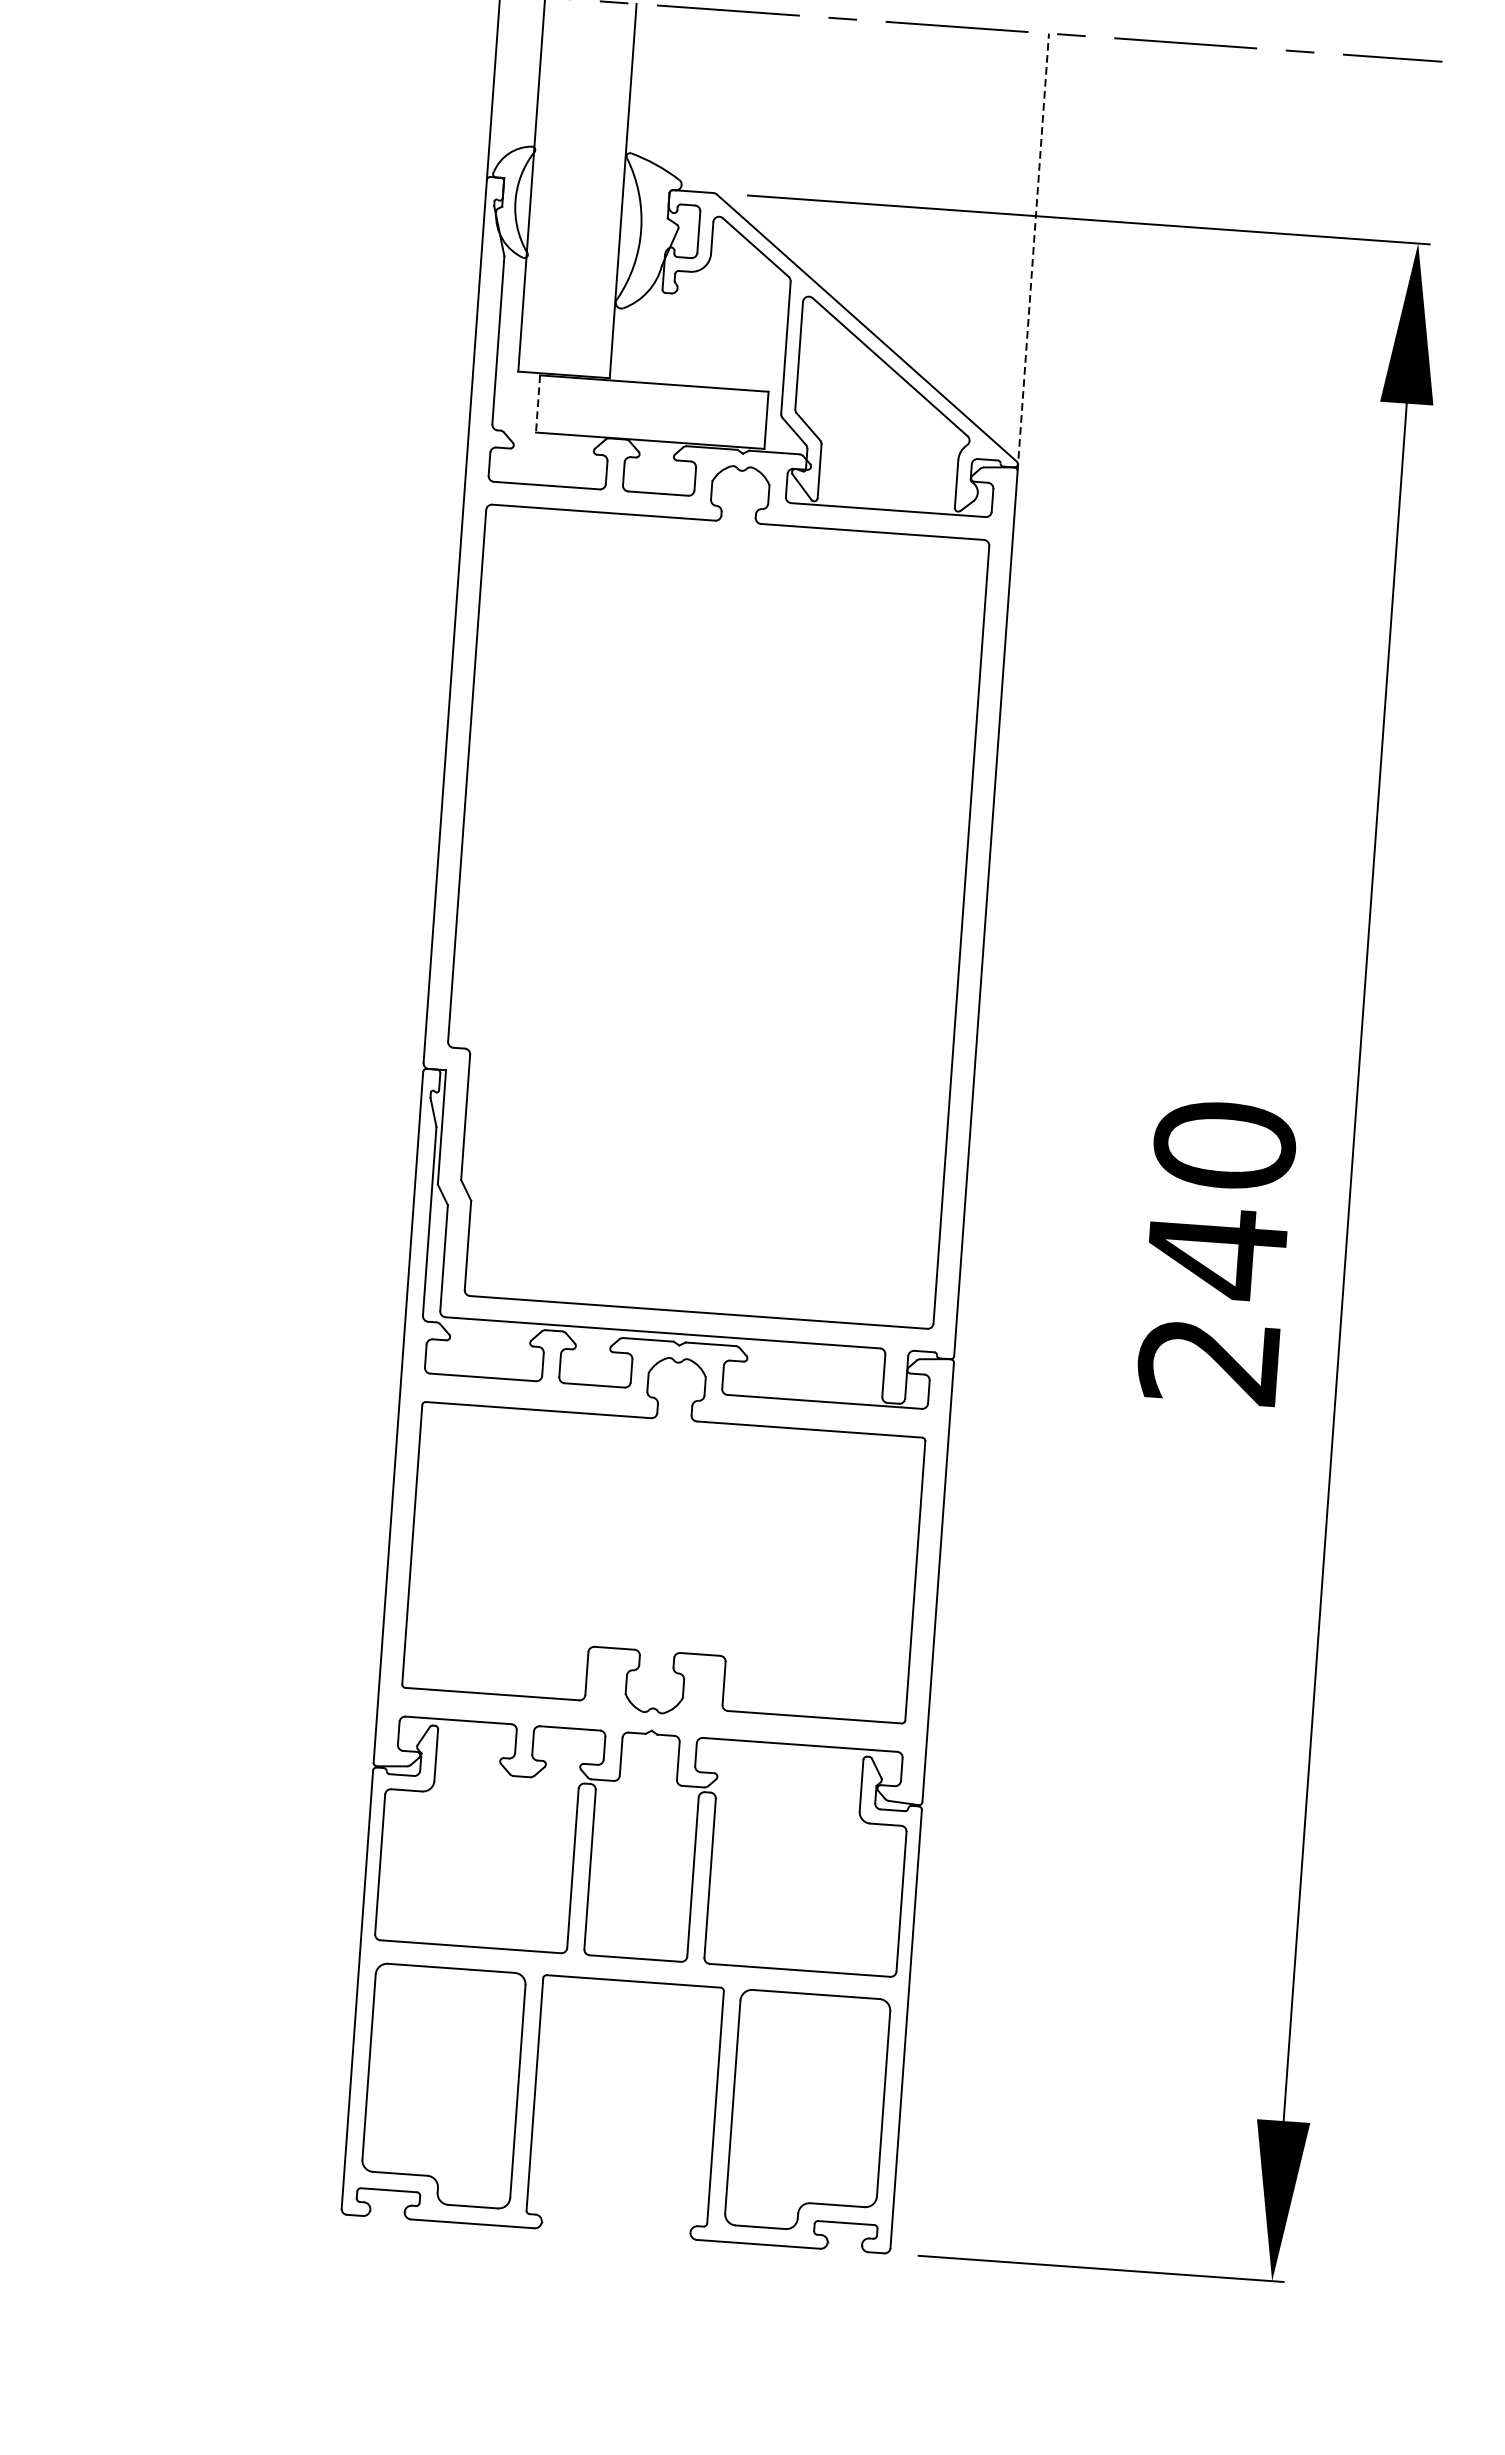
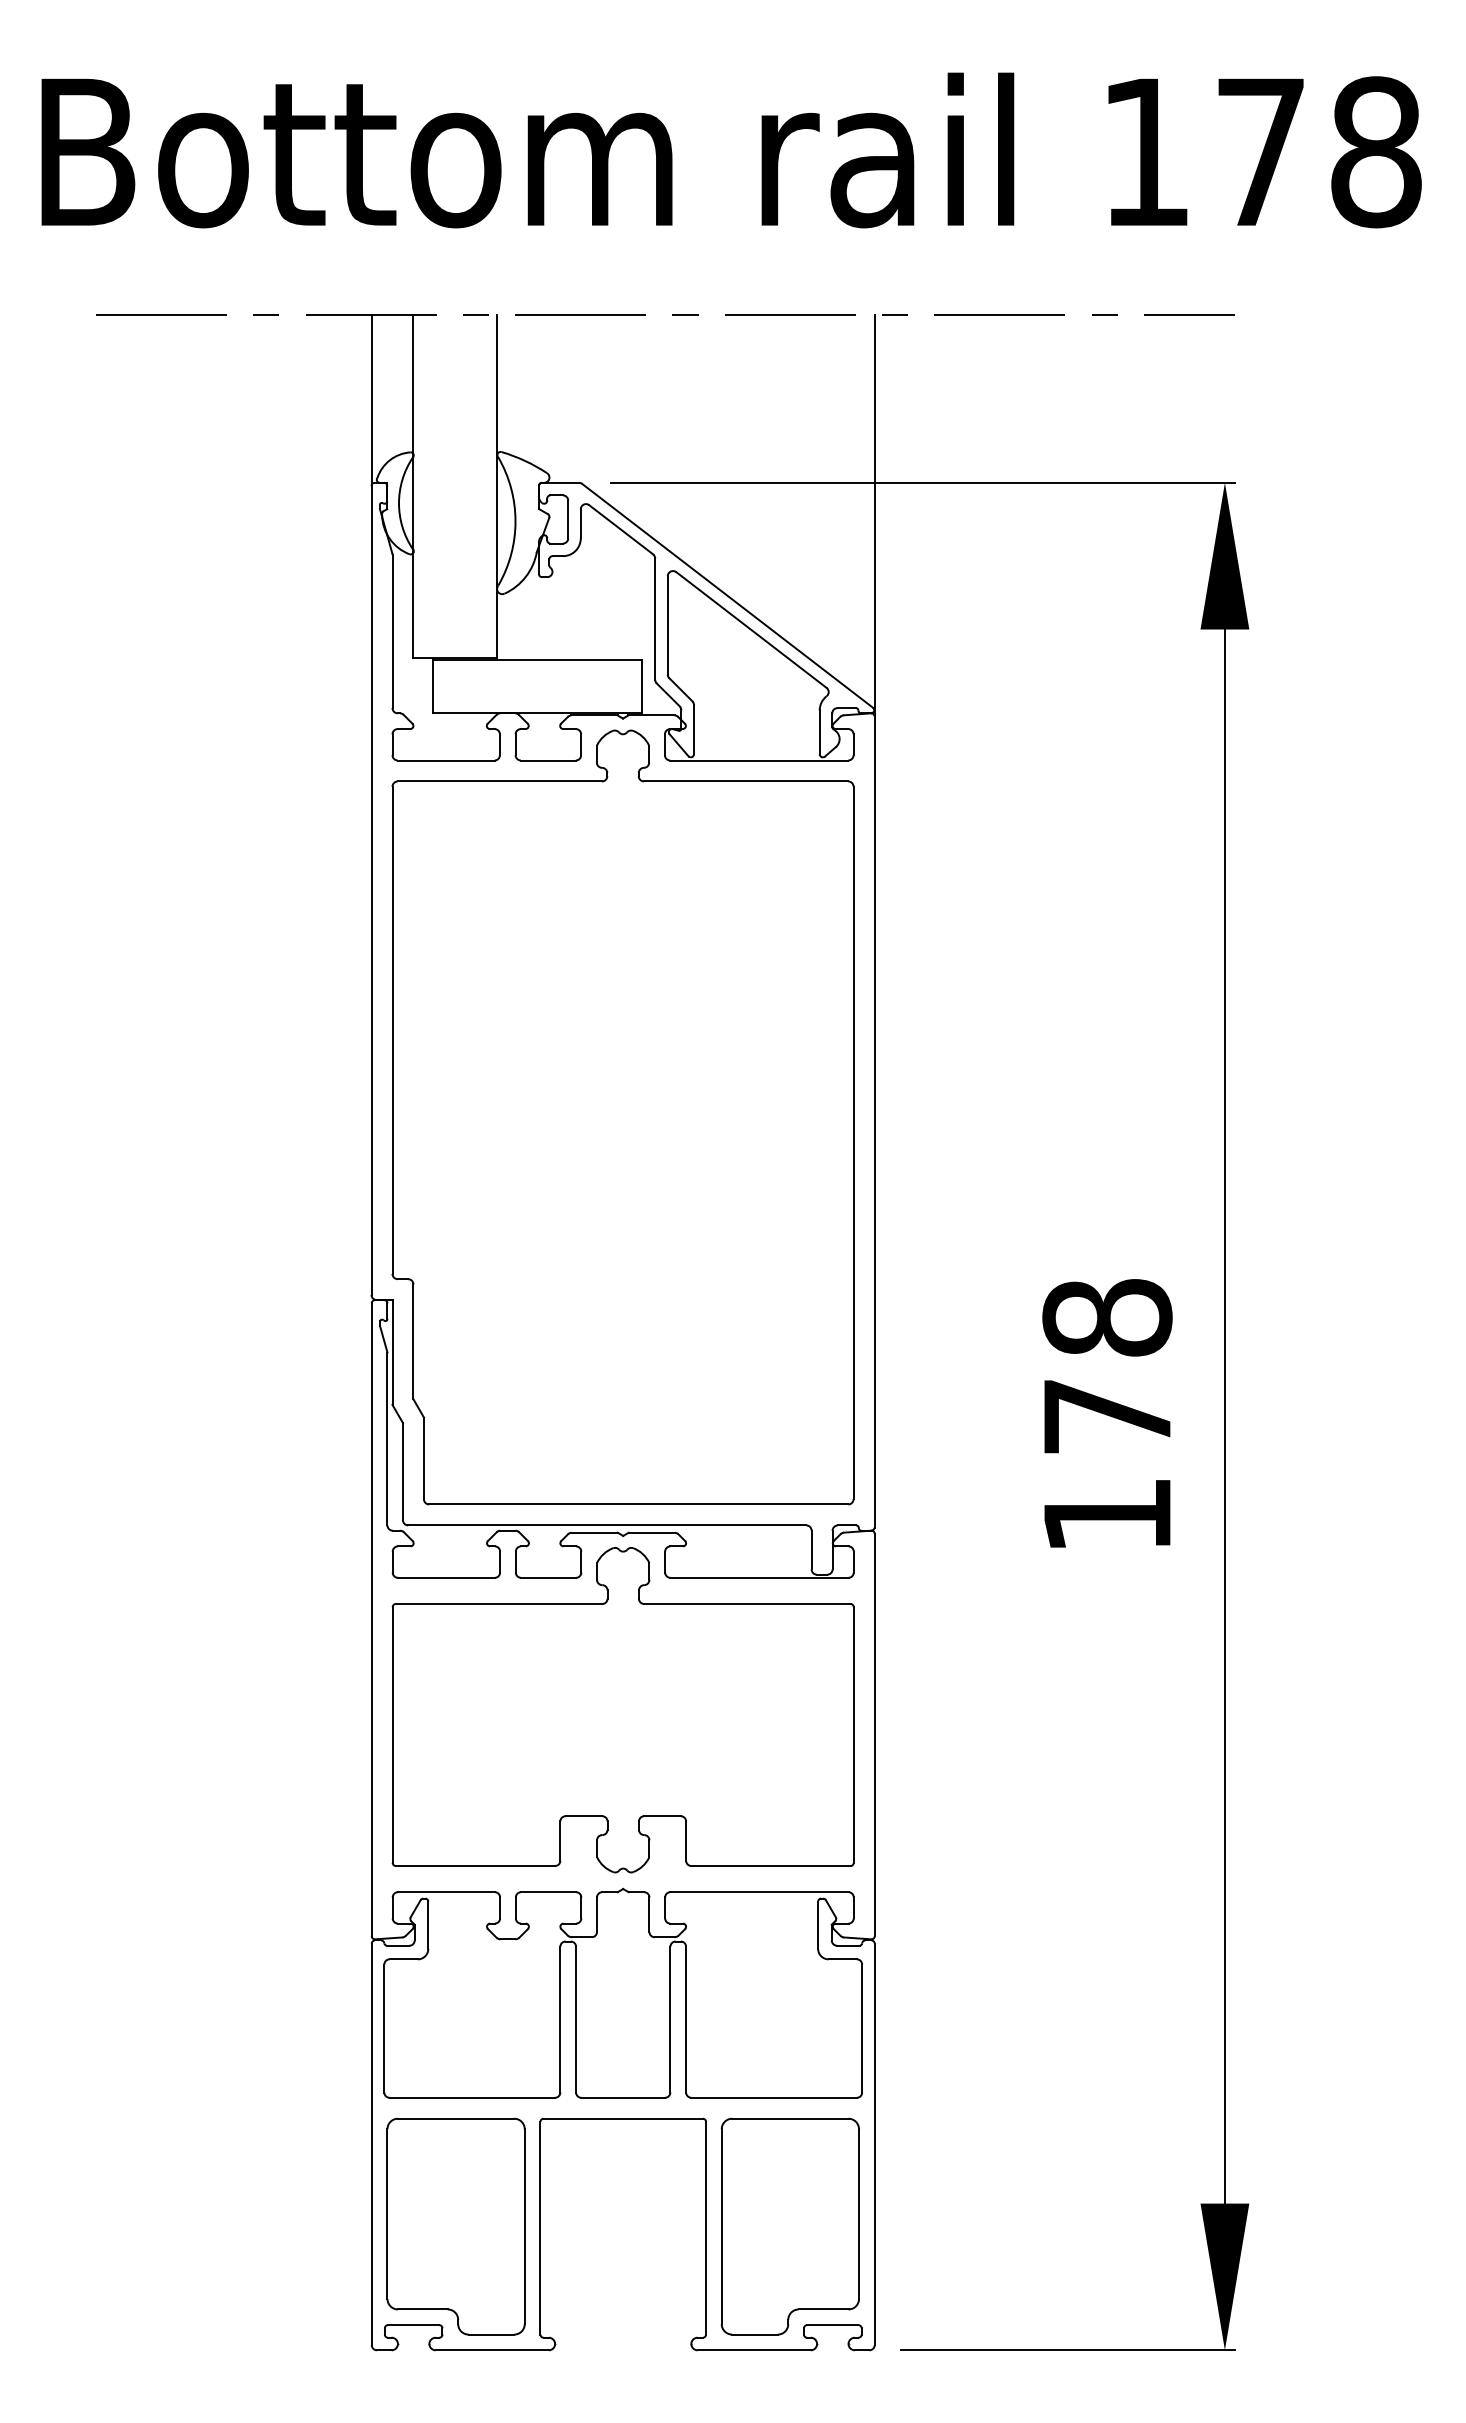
line: (1033, 251) -> (874, 515), dashed -> solid
line: (537, 404) -> (432, 687), dashed -> solid
text: (1217, 1252) -> (1107, 1415), 240 -> 178

